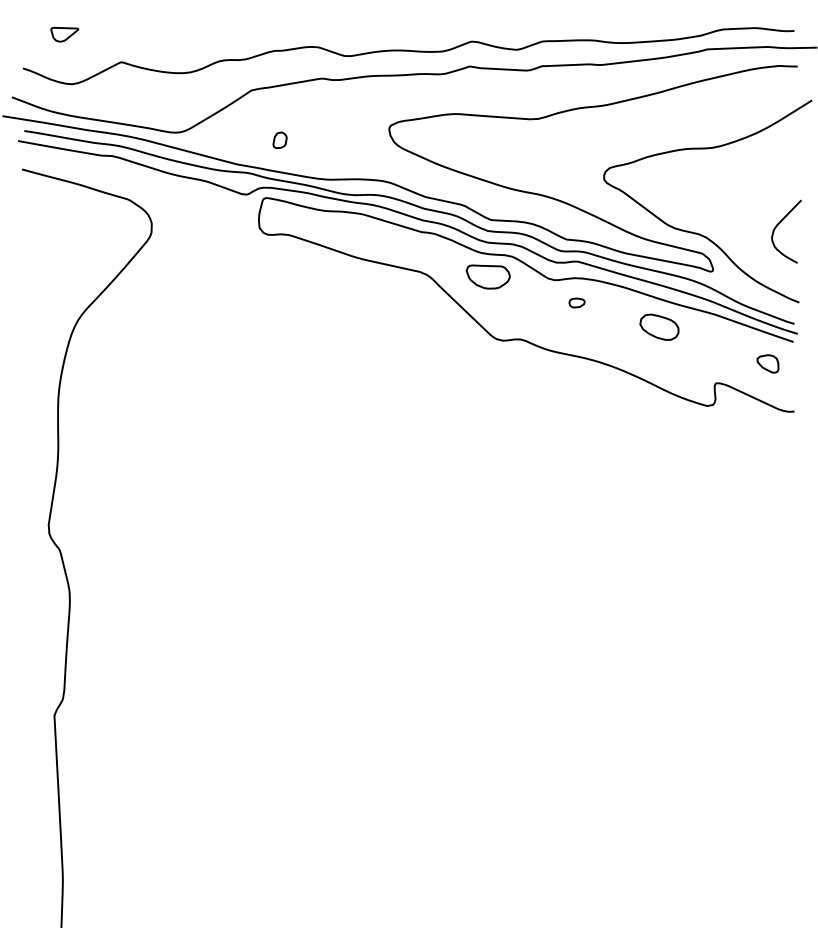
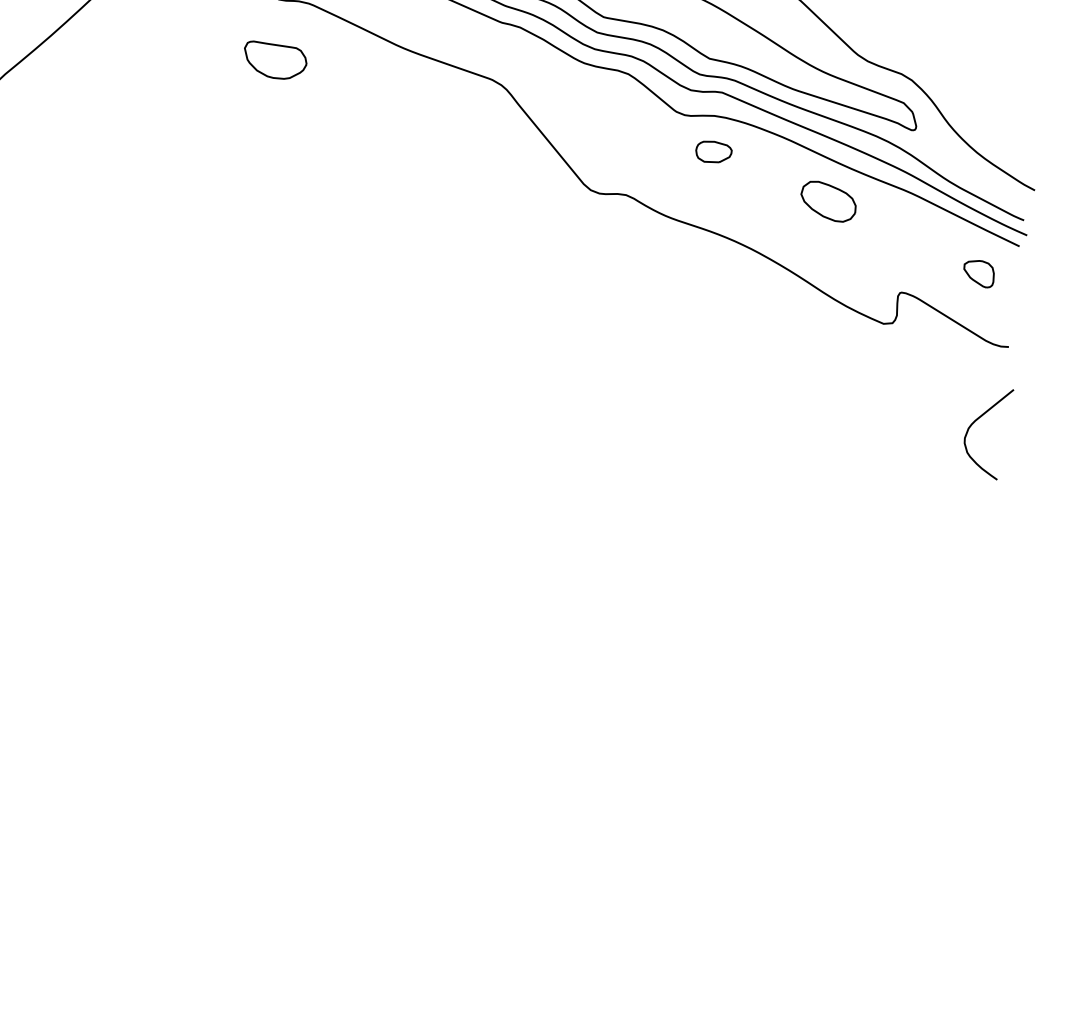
curve: (779, 224) -> (977, 420), moved
part: (487, 276) -> (274, 60), moved
part: (576, 302) -> (712, 151), size x1.6

